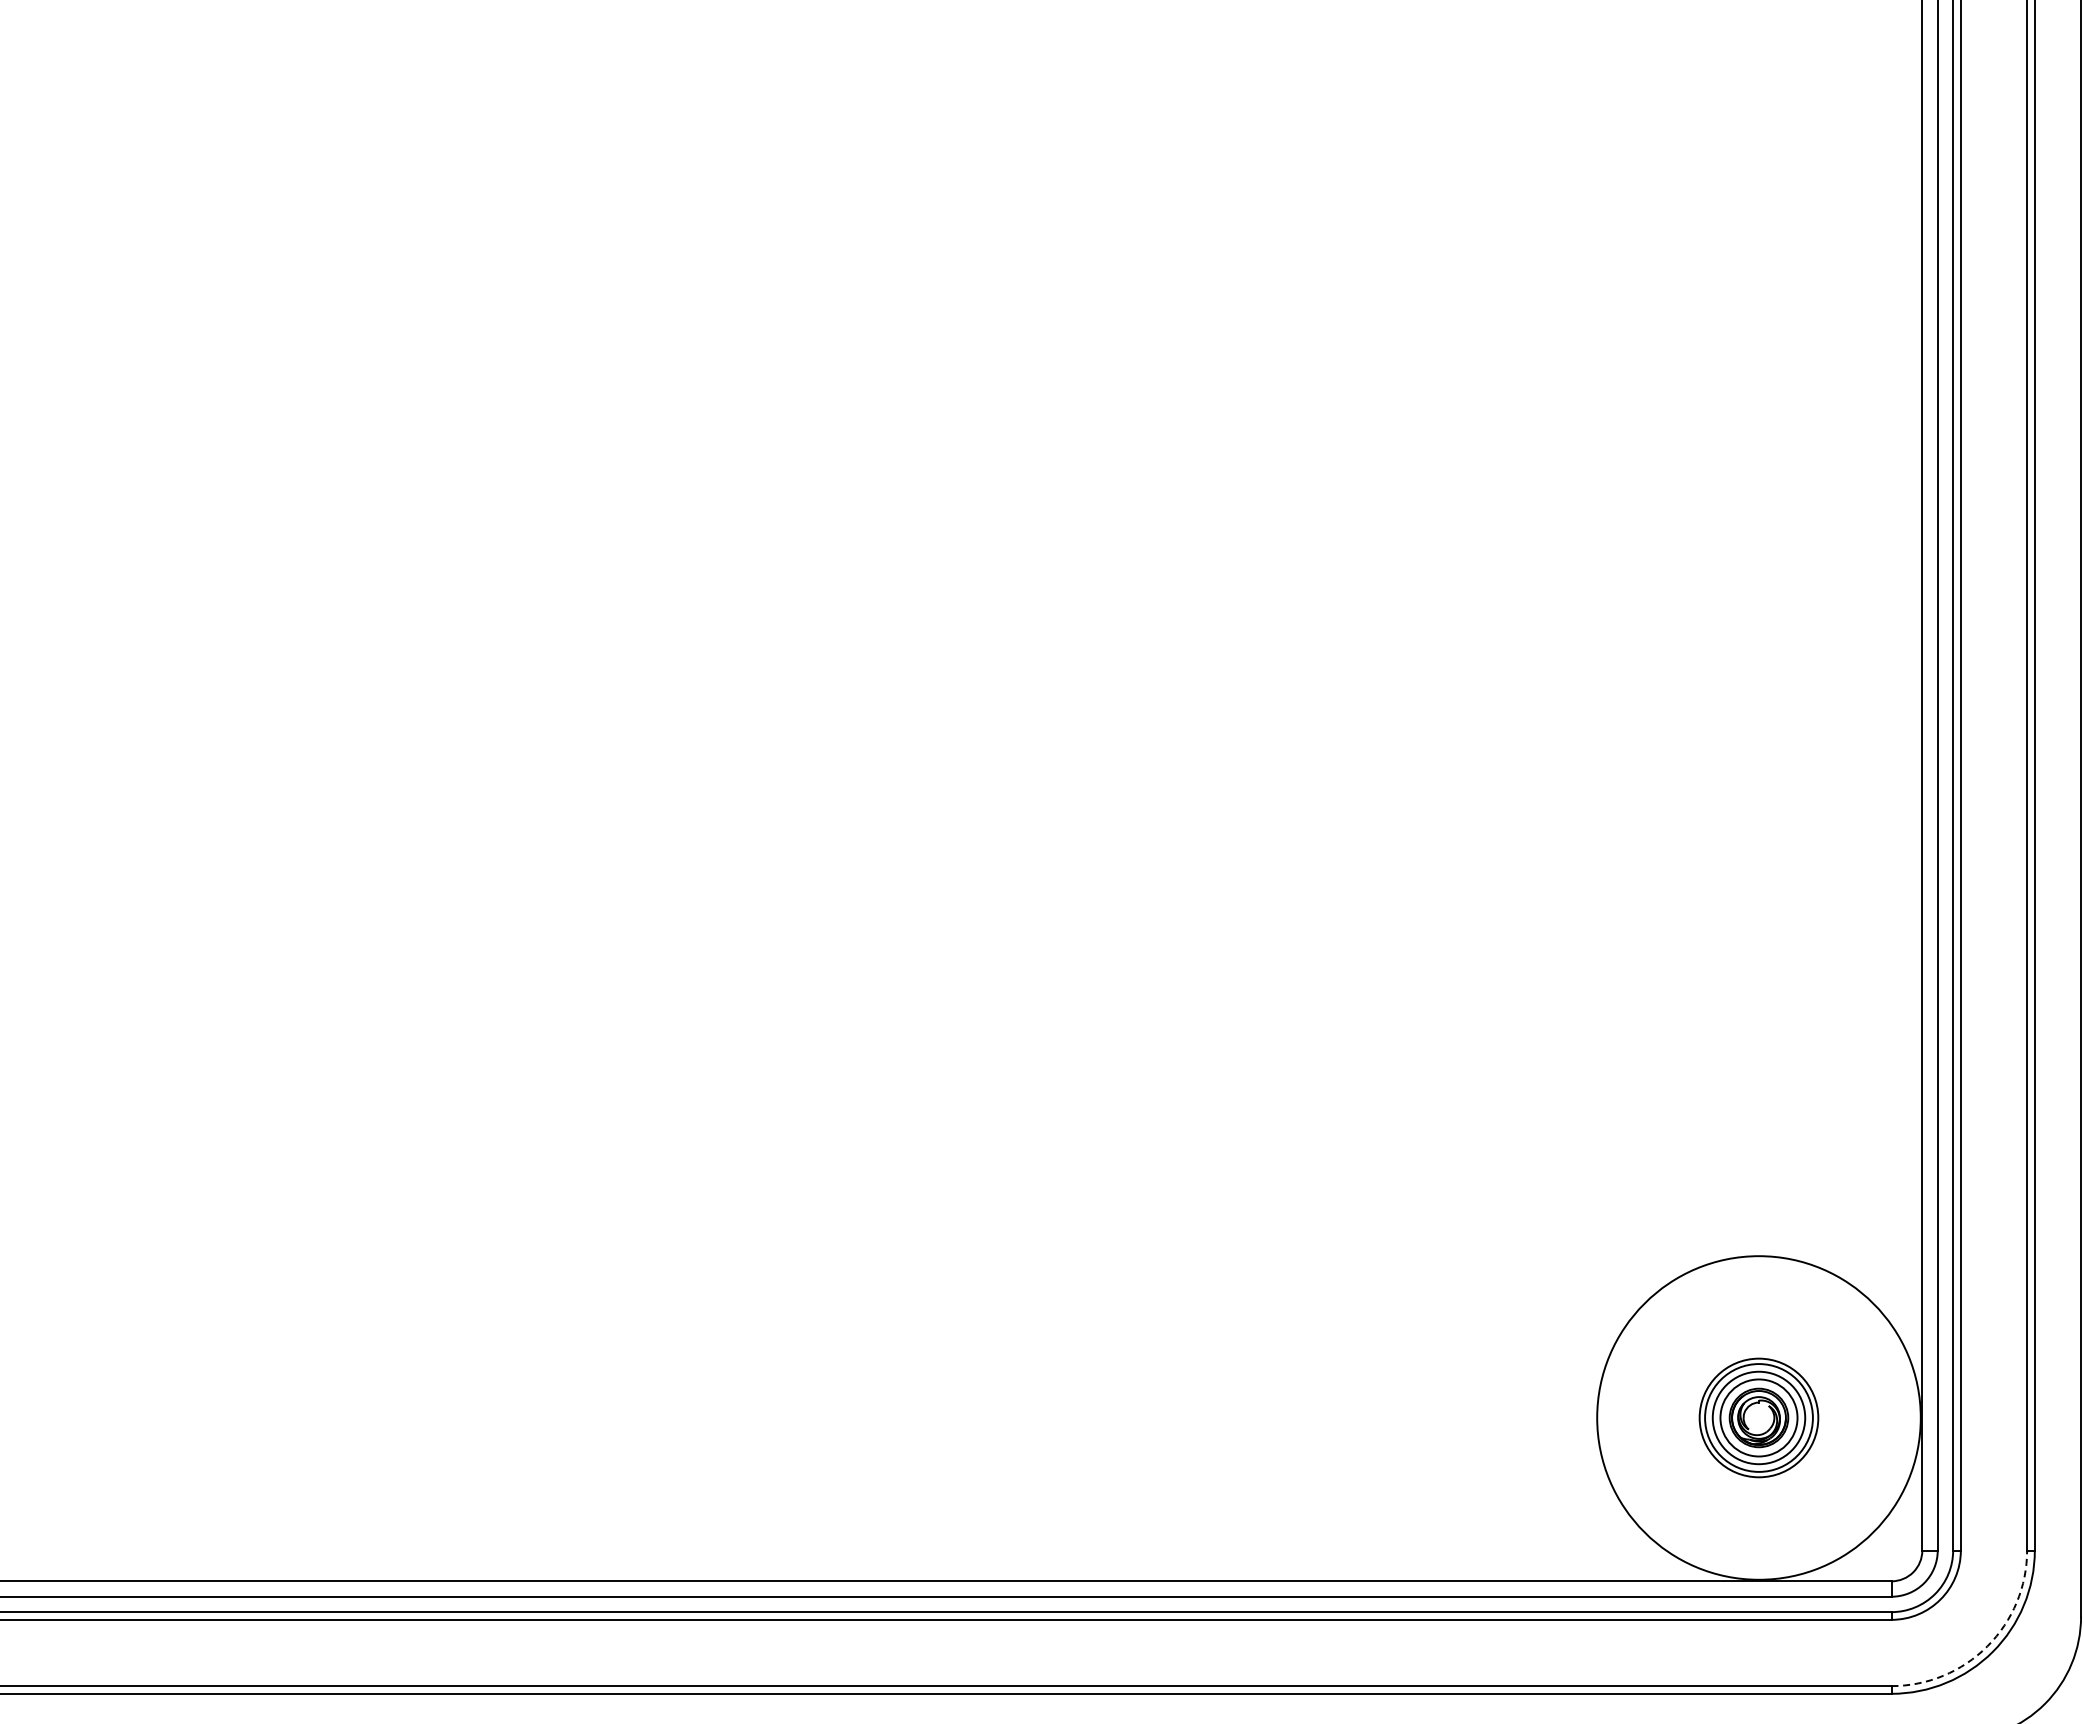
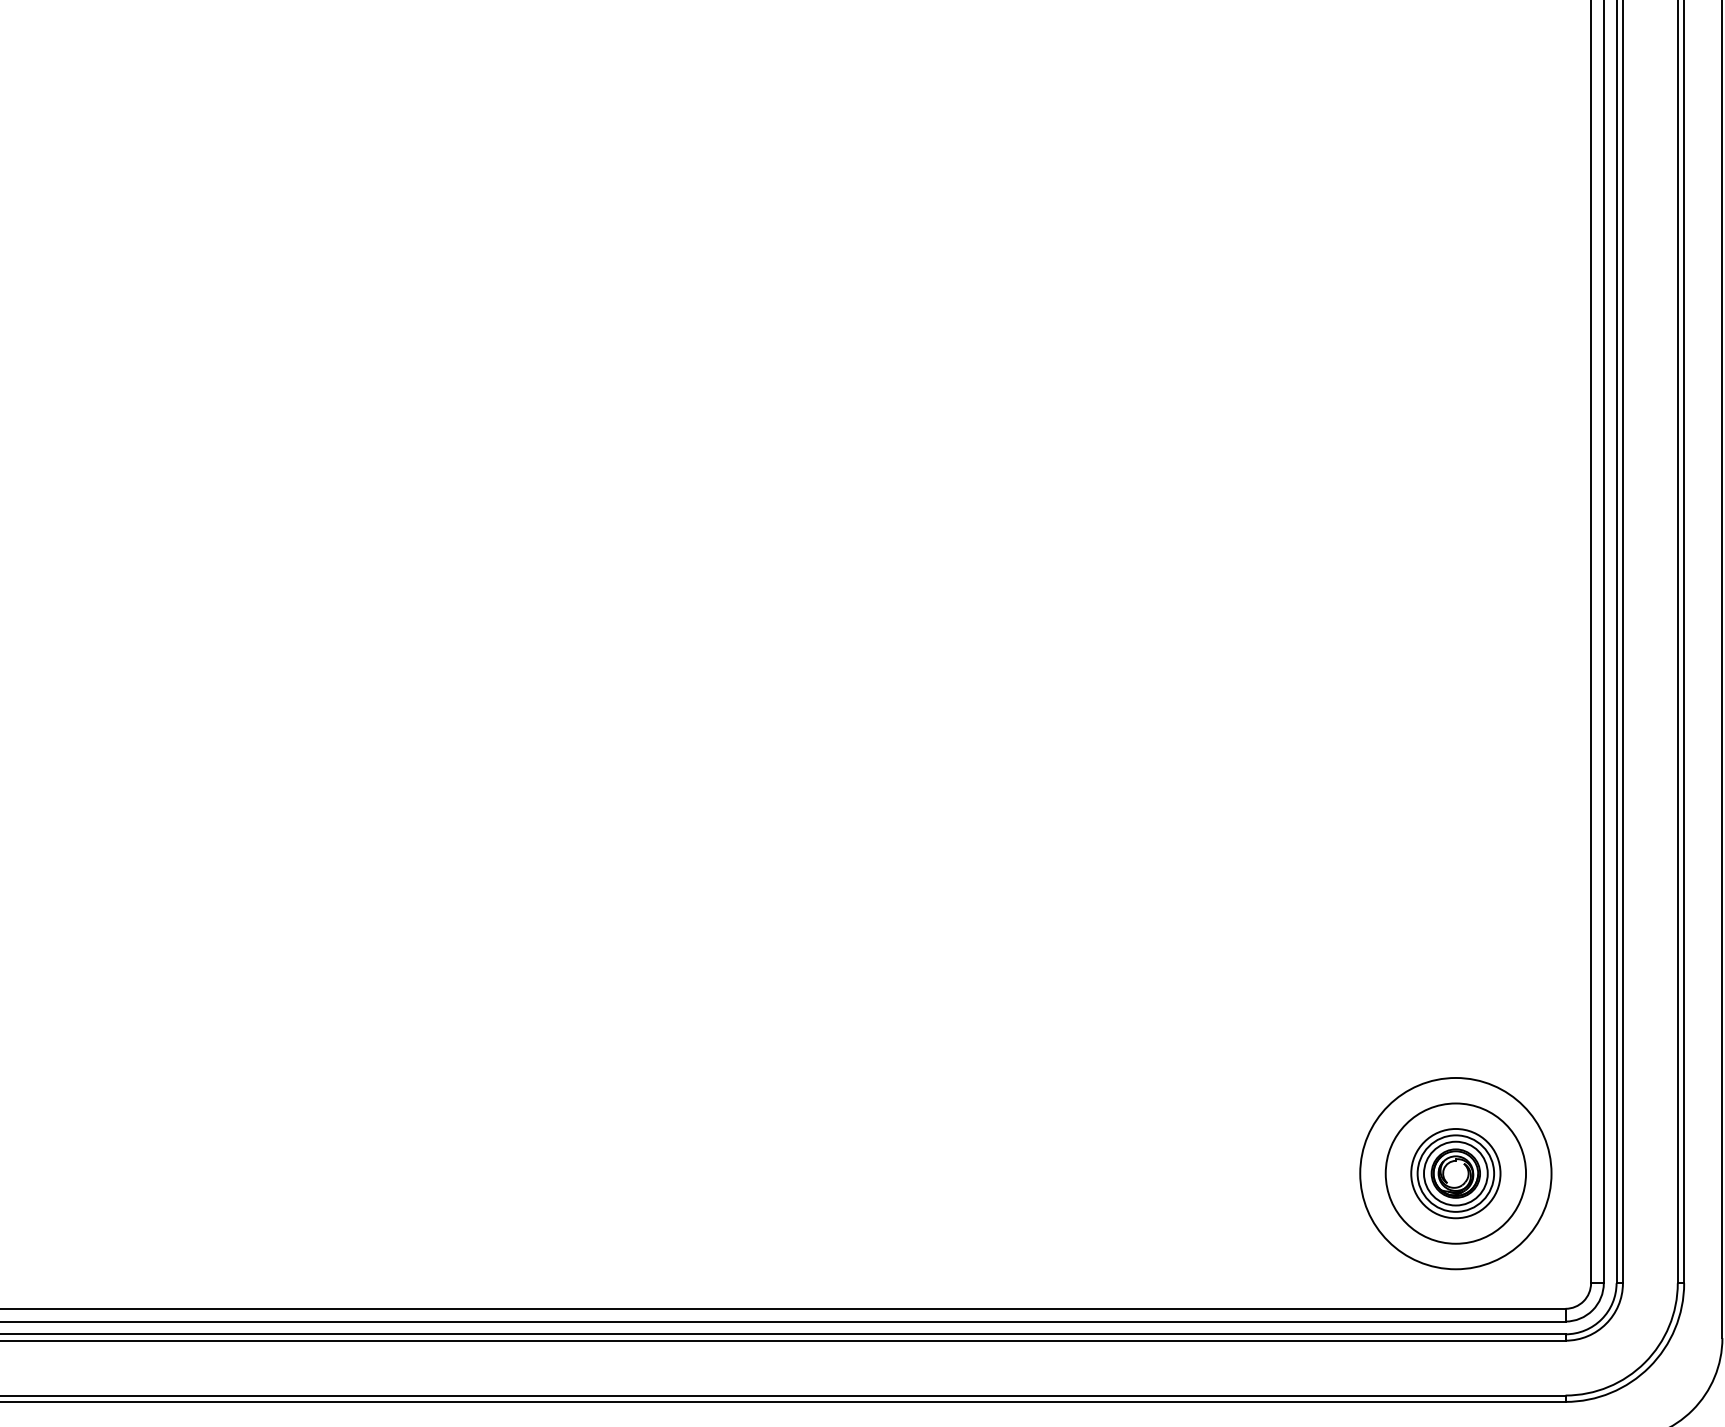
circle: (1758, 1417) -> (1455, 1173), size x0.71
circle: (1758, 1417) -> (1455, 1173), size x1.43
arc: (1987, 1646) -> (1644, 1362), dashed -> solid

